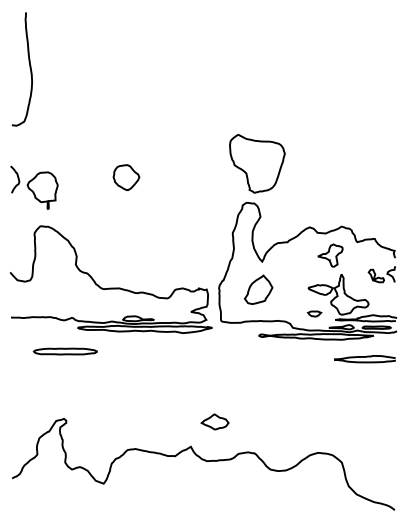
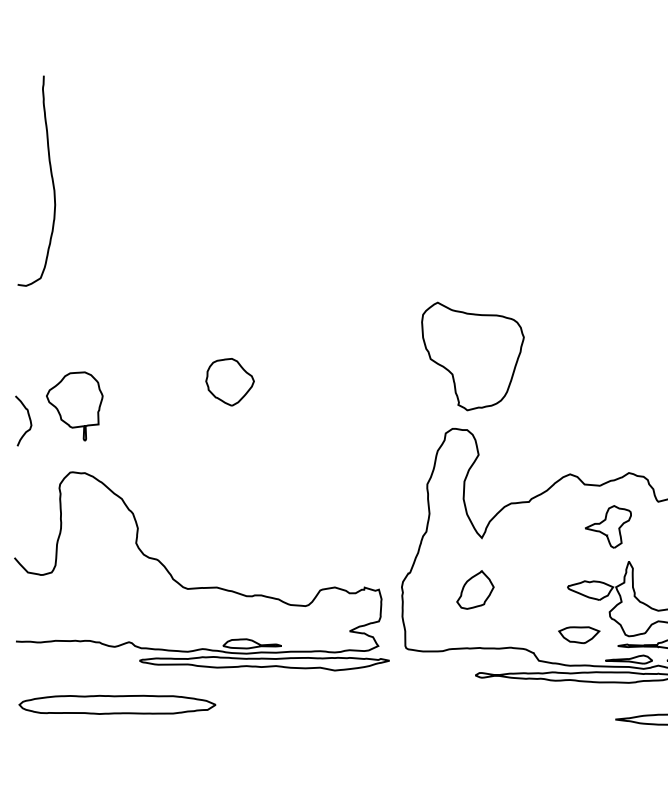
curve: (17, 178) -> (28, 418), moved
part: (258, 289) -> (474, 589), size x0.71
part: (314, 313) -> (578, 634), size x1.67
part: (65, 351) -> (117, 704), size x1.67

